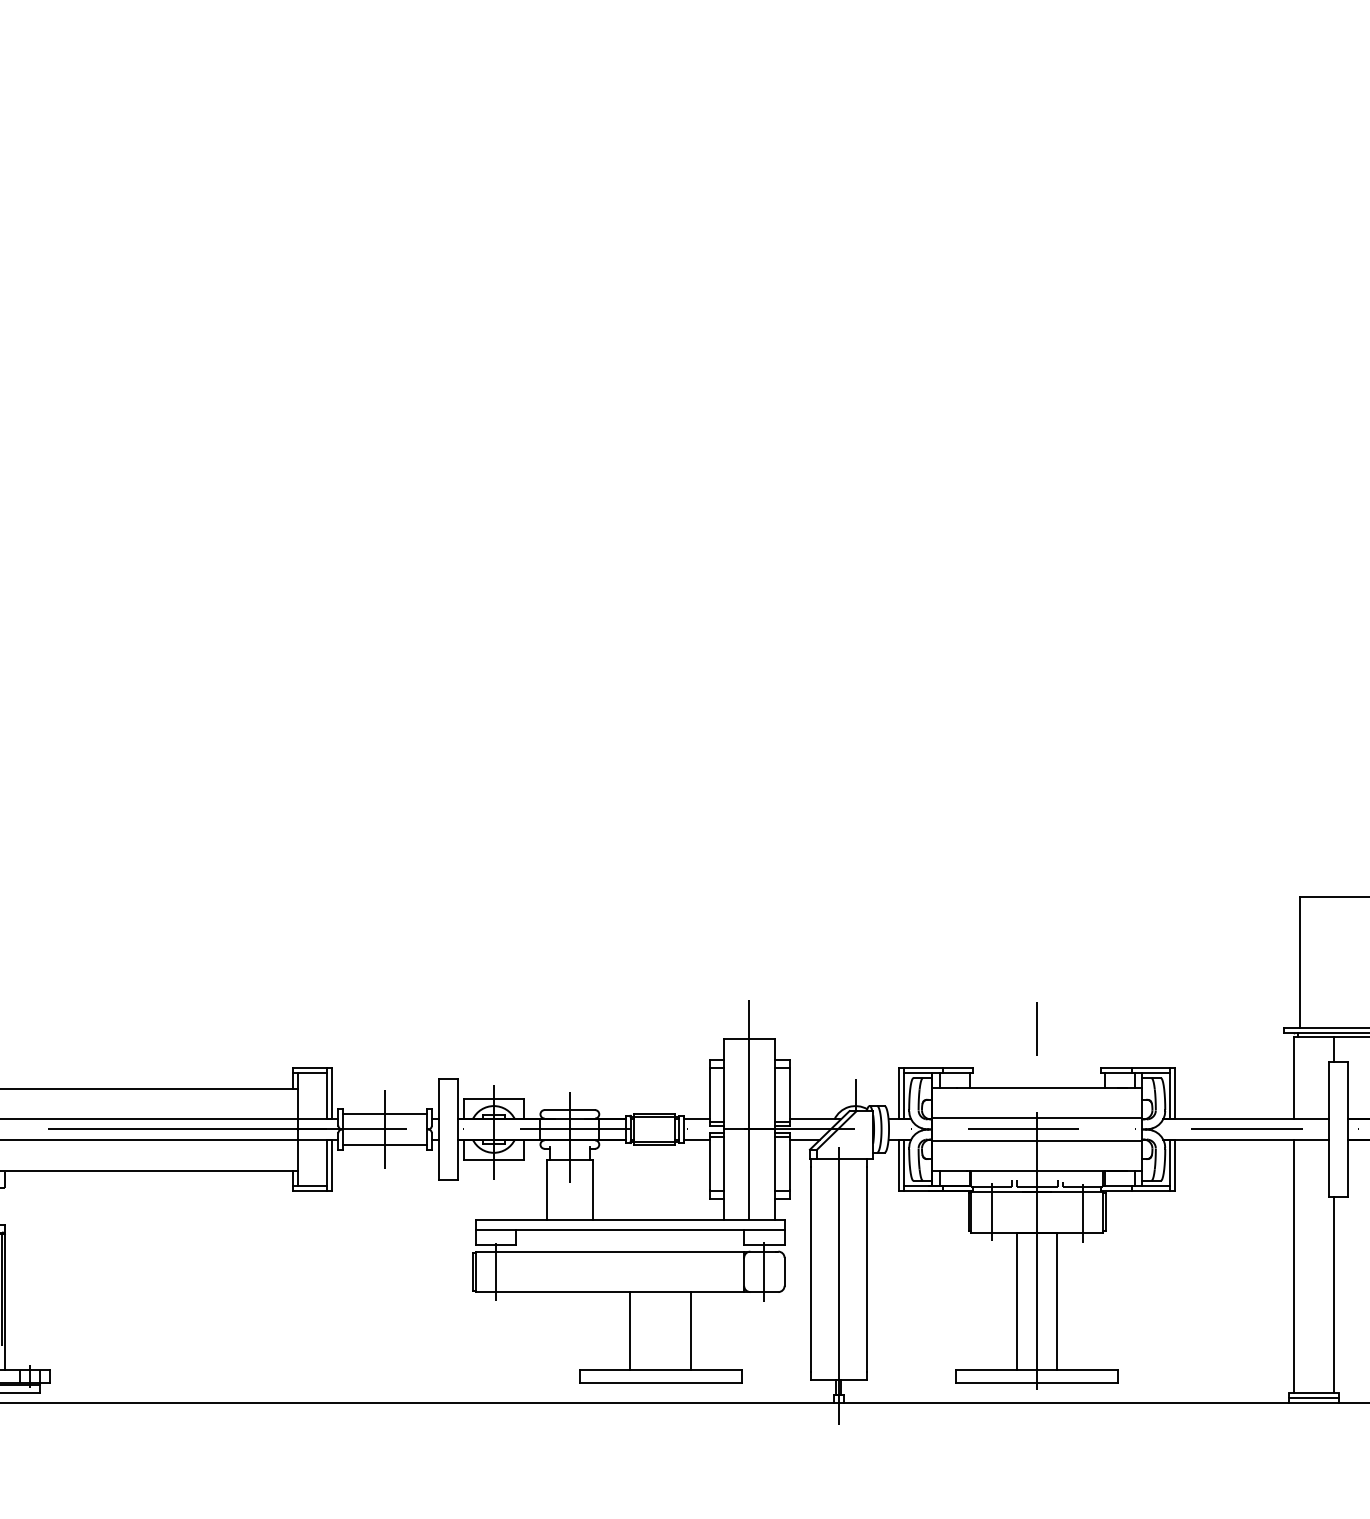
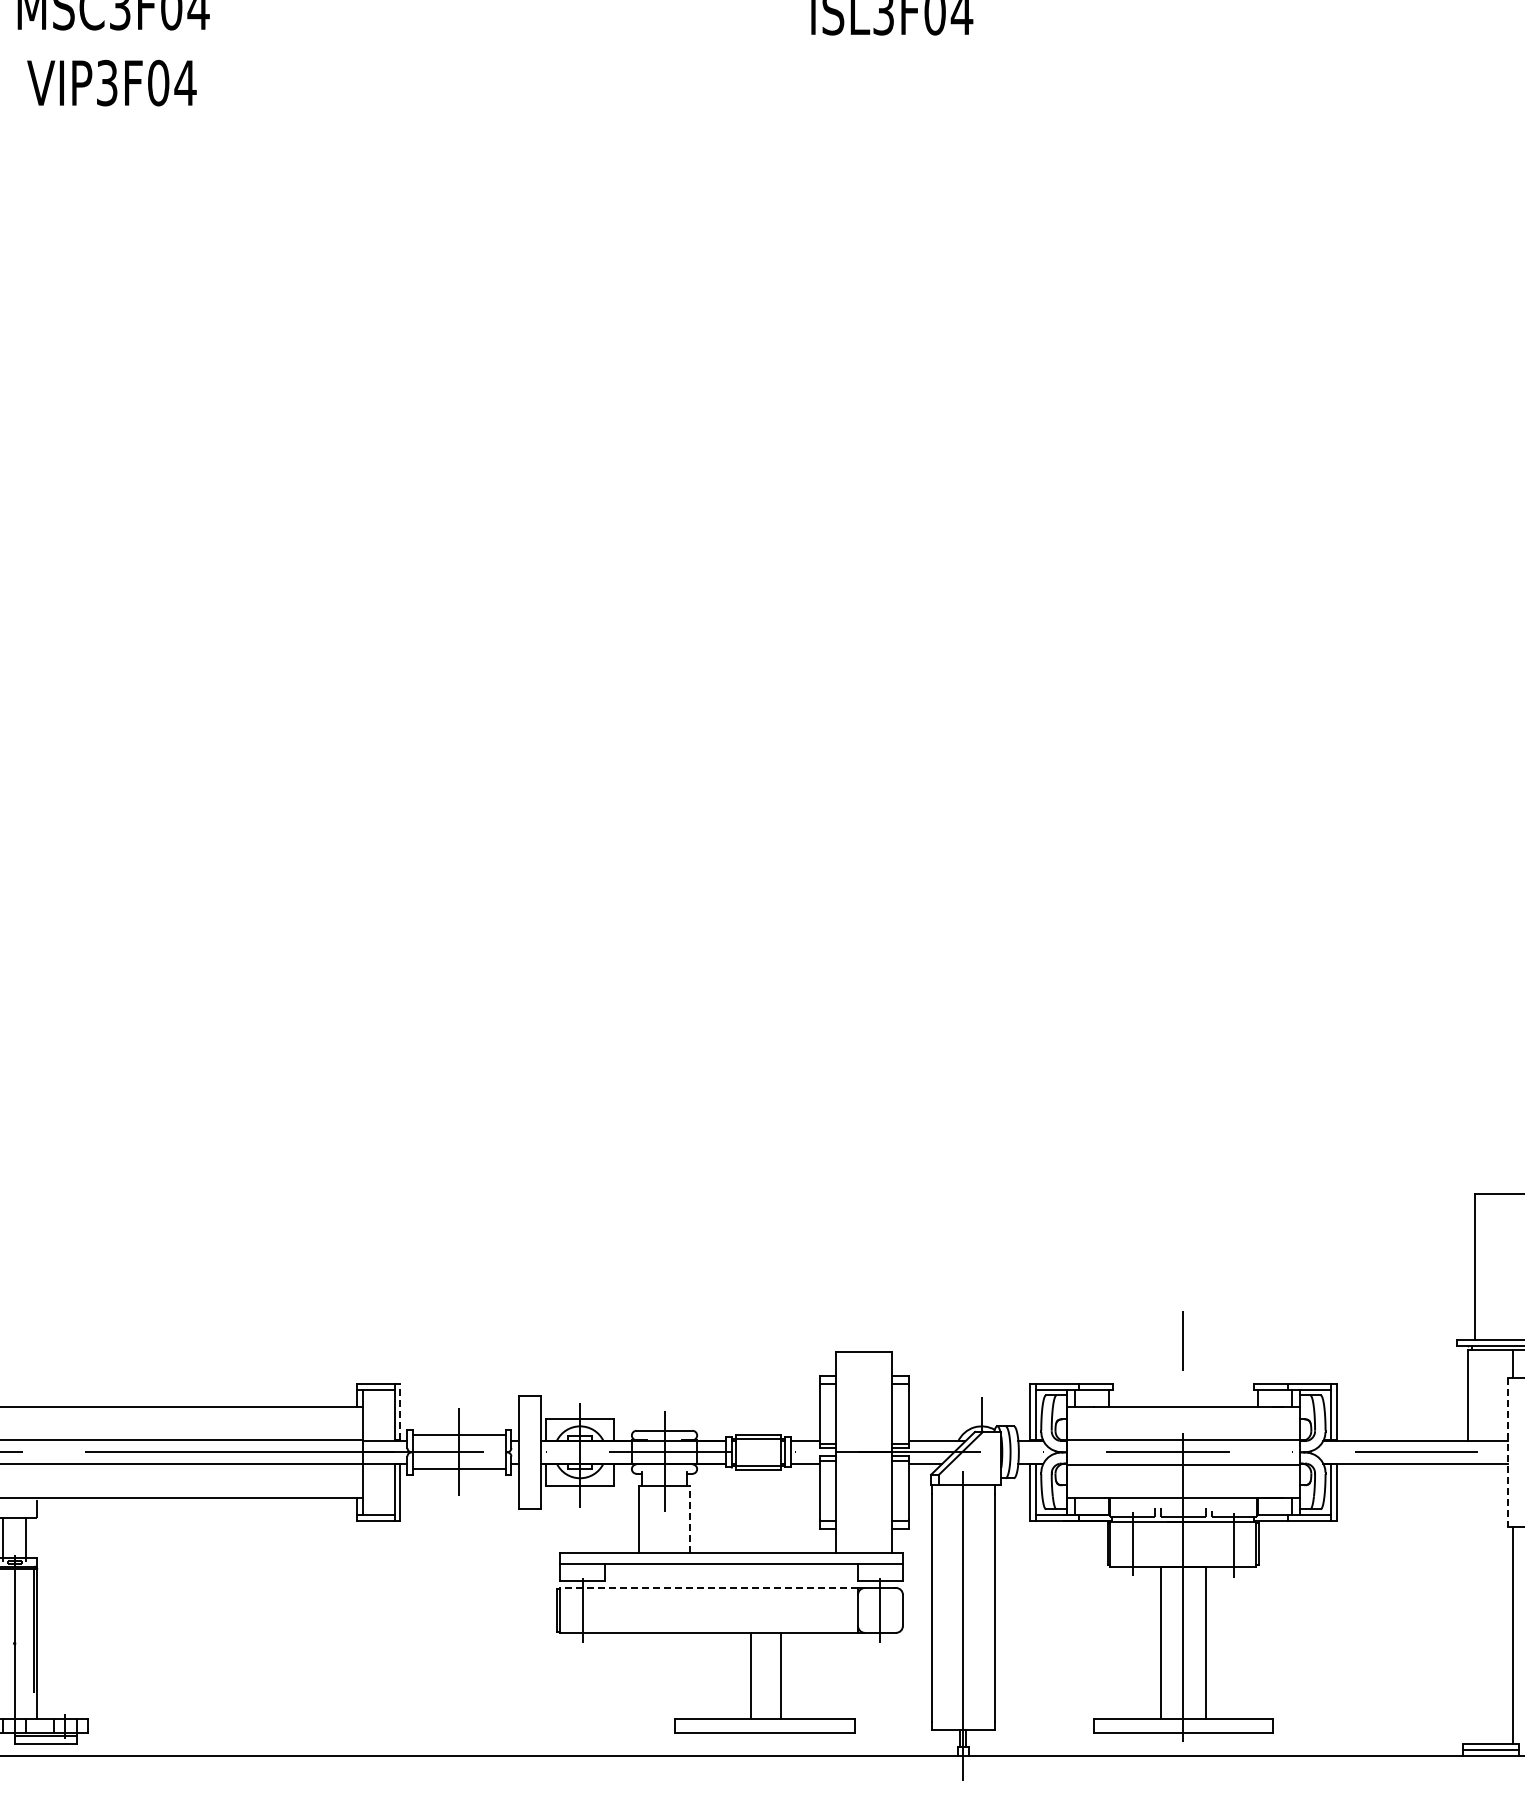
line: (332, 1092) -> (400, 1411), solid -> dashed
line: (749, 1109) -> (863, 1430), removed
line: (1329, 1129) -> (1507, 1452), solid -> dashed
line: (593, 1189) -> (690, 1518), solid -> dashed
line: (610, 1251) -> (709, 1587), solid -> dashed
line: (1294, 1265) -> (1468, 1603), removed
line: (630, 1330) -> (780, 1675), moved
line: (691, 1330) -> (751, 1675), moved

